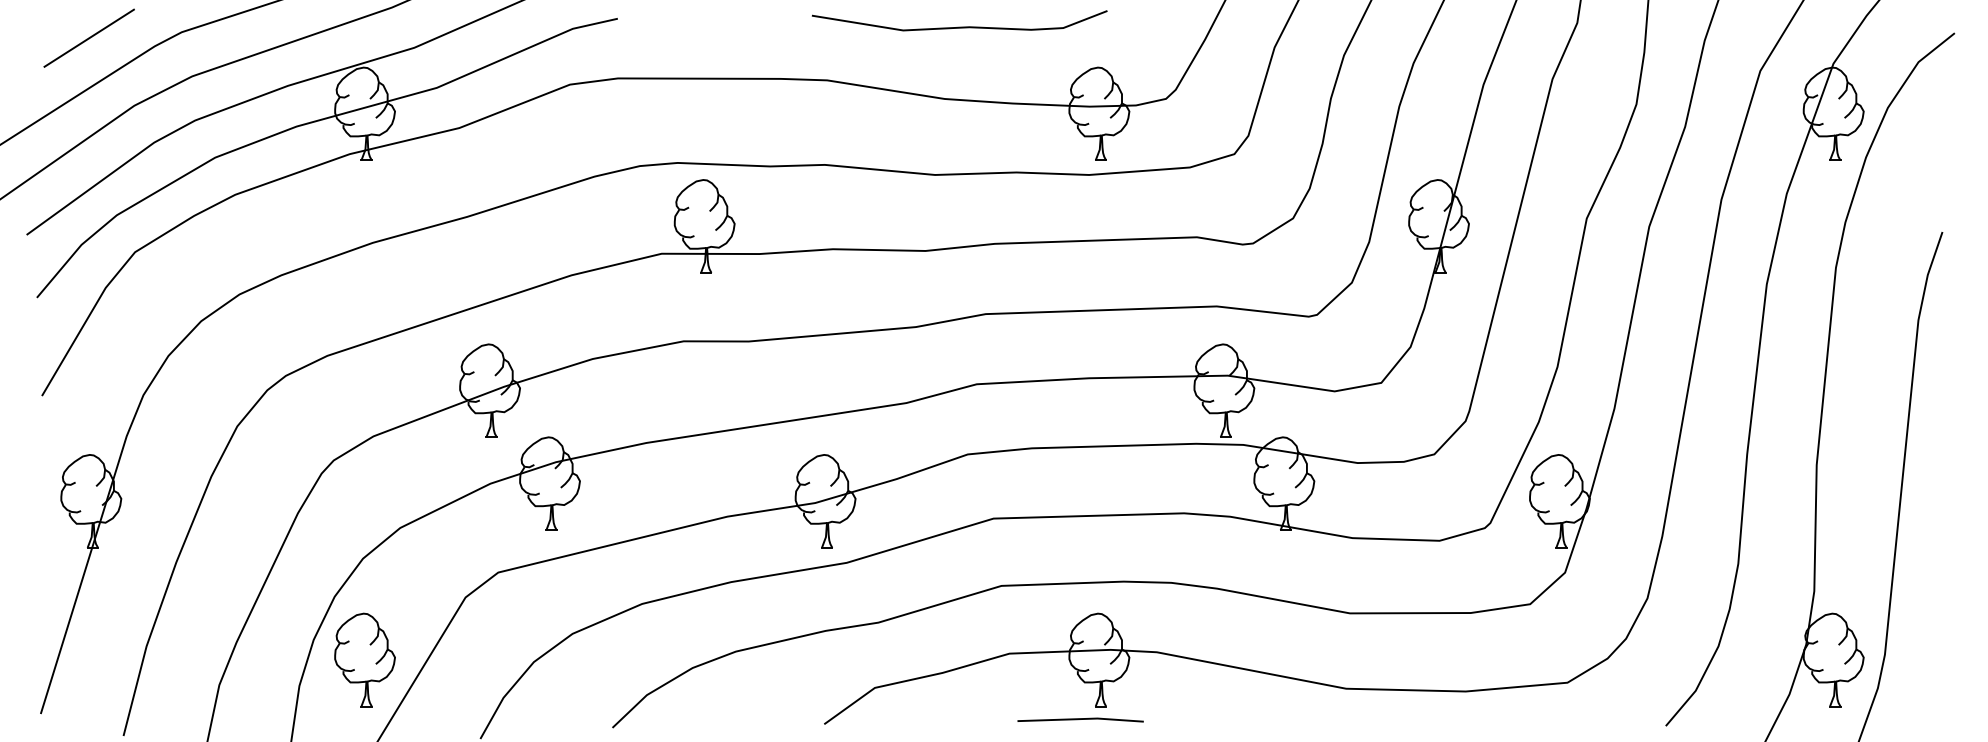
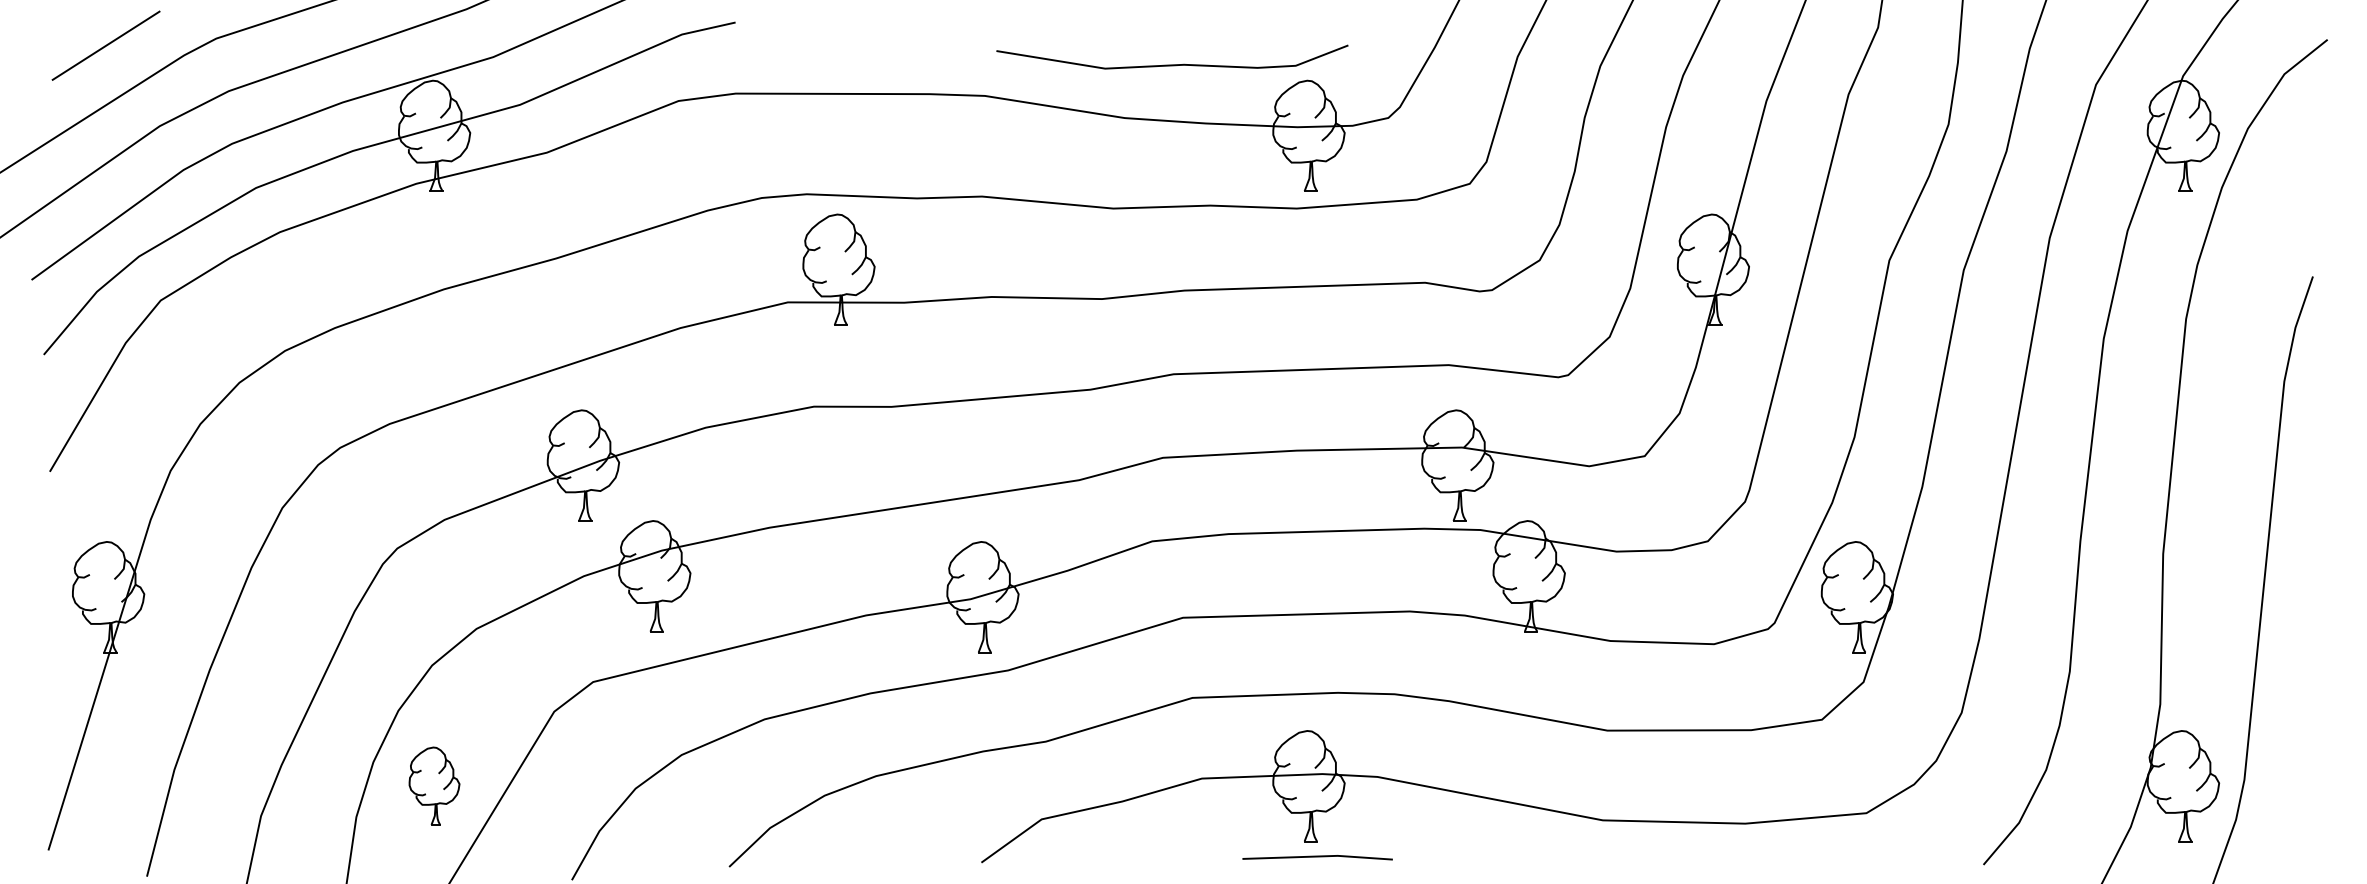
curve: (959, 26) -> (1172, 63), moved
part: (364, 659) -> (433, 785), size x0.7
line: (1080, 719) -> (1317, 856), moved

